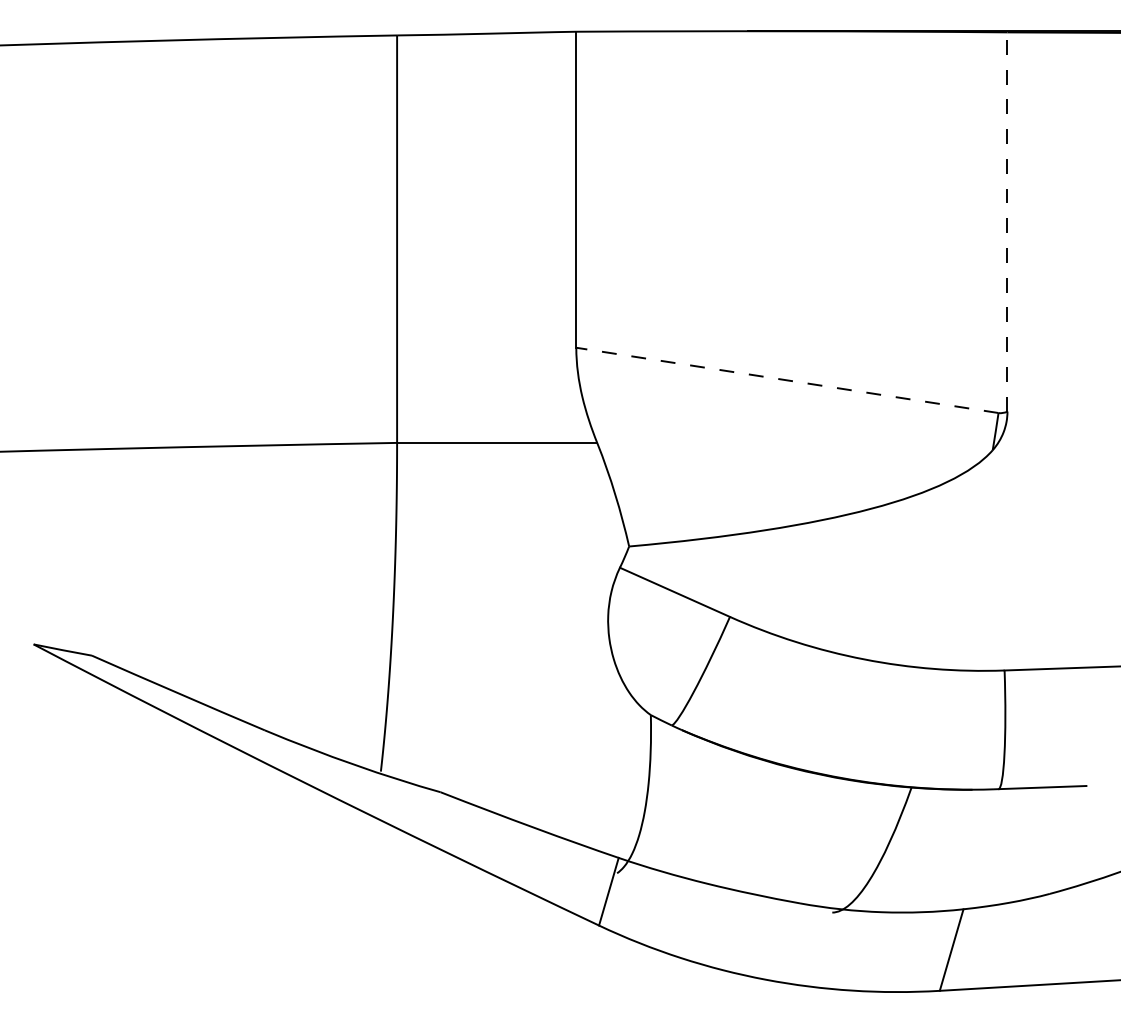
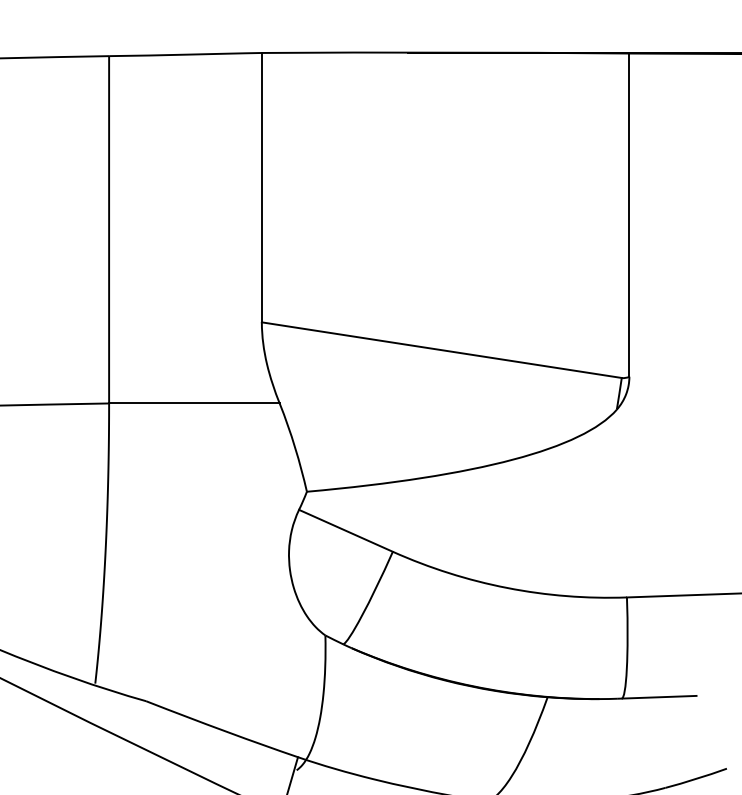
line: (1007, 221) -> (629, 214), dashed -> solid
line: (787, 380) -> (441, 350), dashed -> solid

